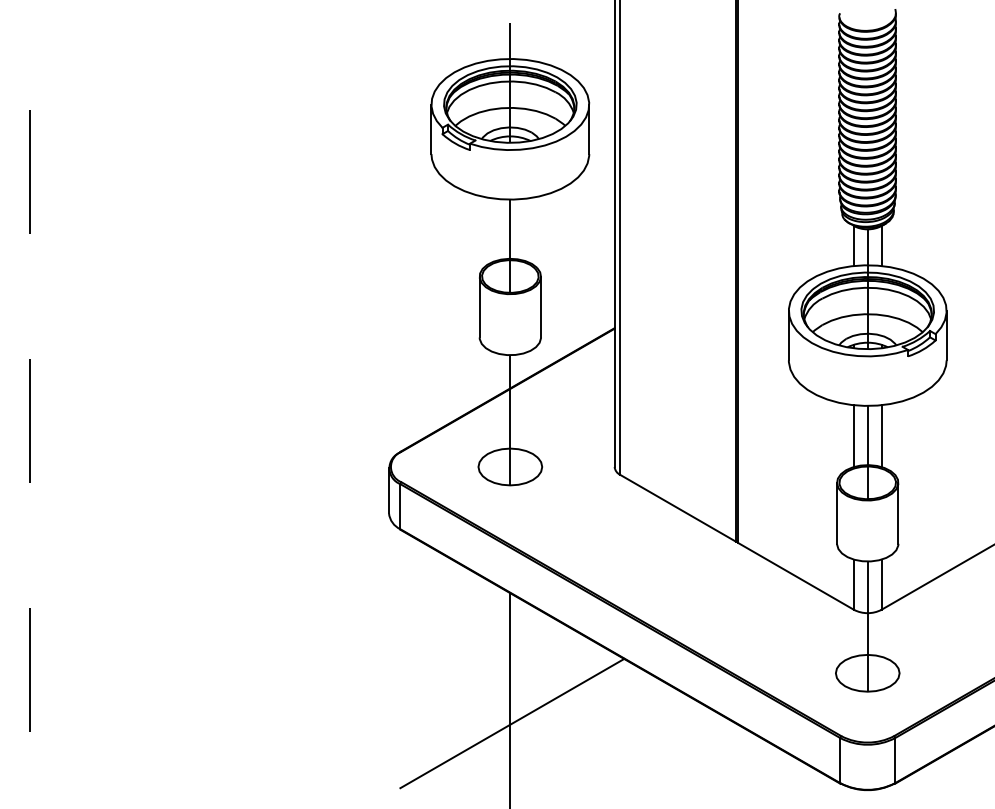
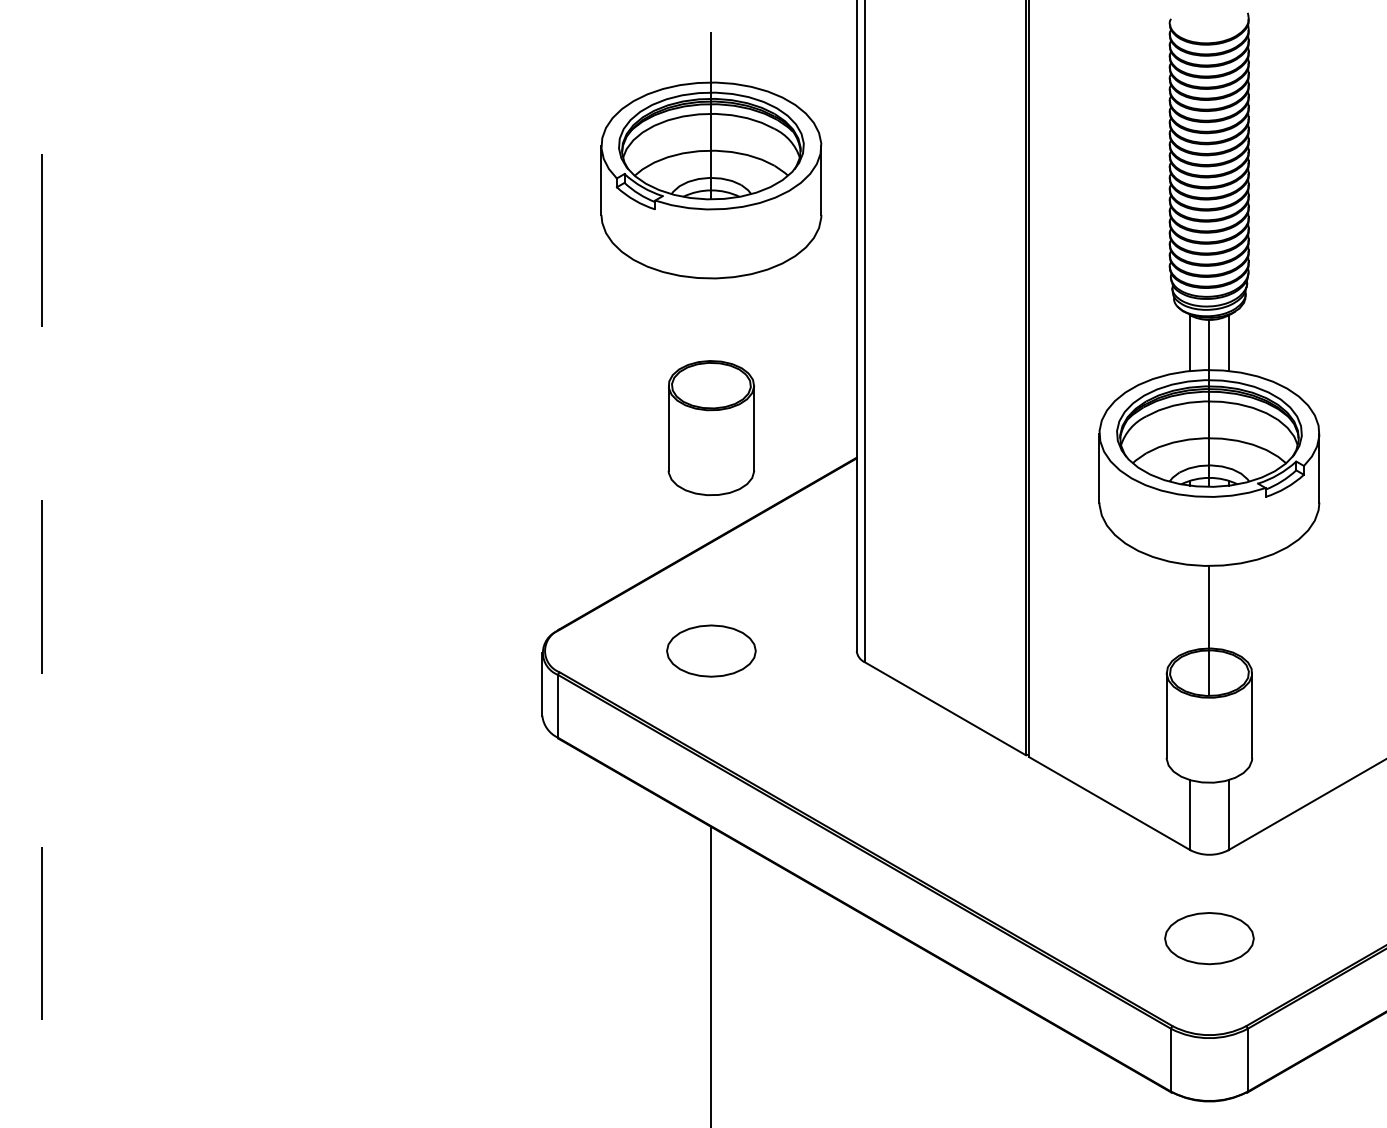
line: (510, 246) -> (711, 343), removed
line: (510, 419) -> (711, 585), removed
line: (854, 436) -> (1190, 608), removed
line: (881, 436) -> (1228, 608), removed
line: (867, 626) -> (1209, 873), removed
line: (512, 723) -> (714, 1008), removed

